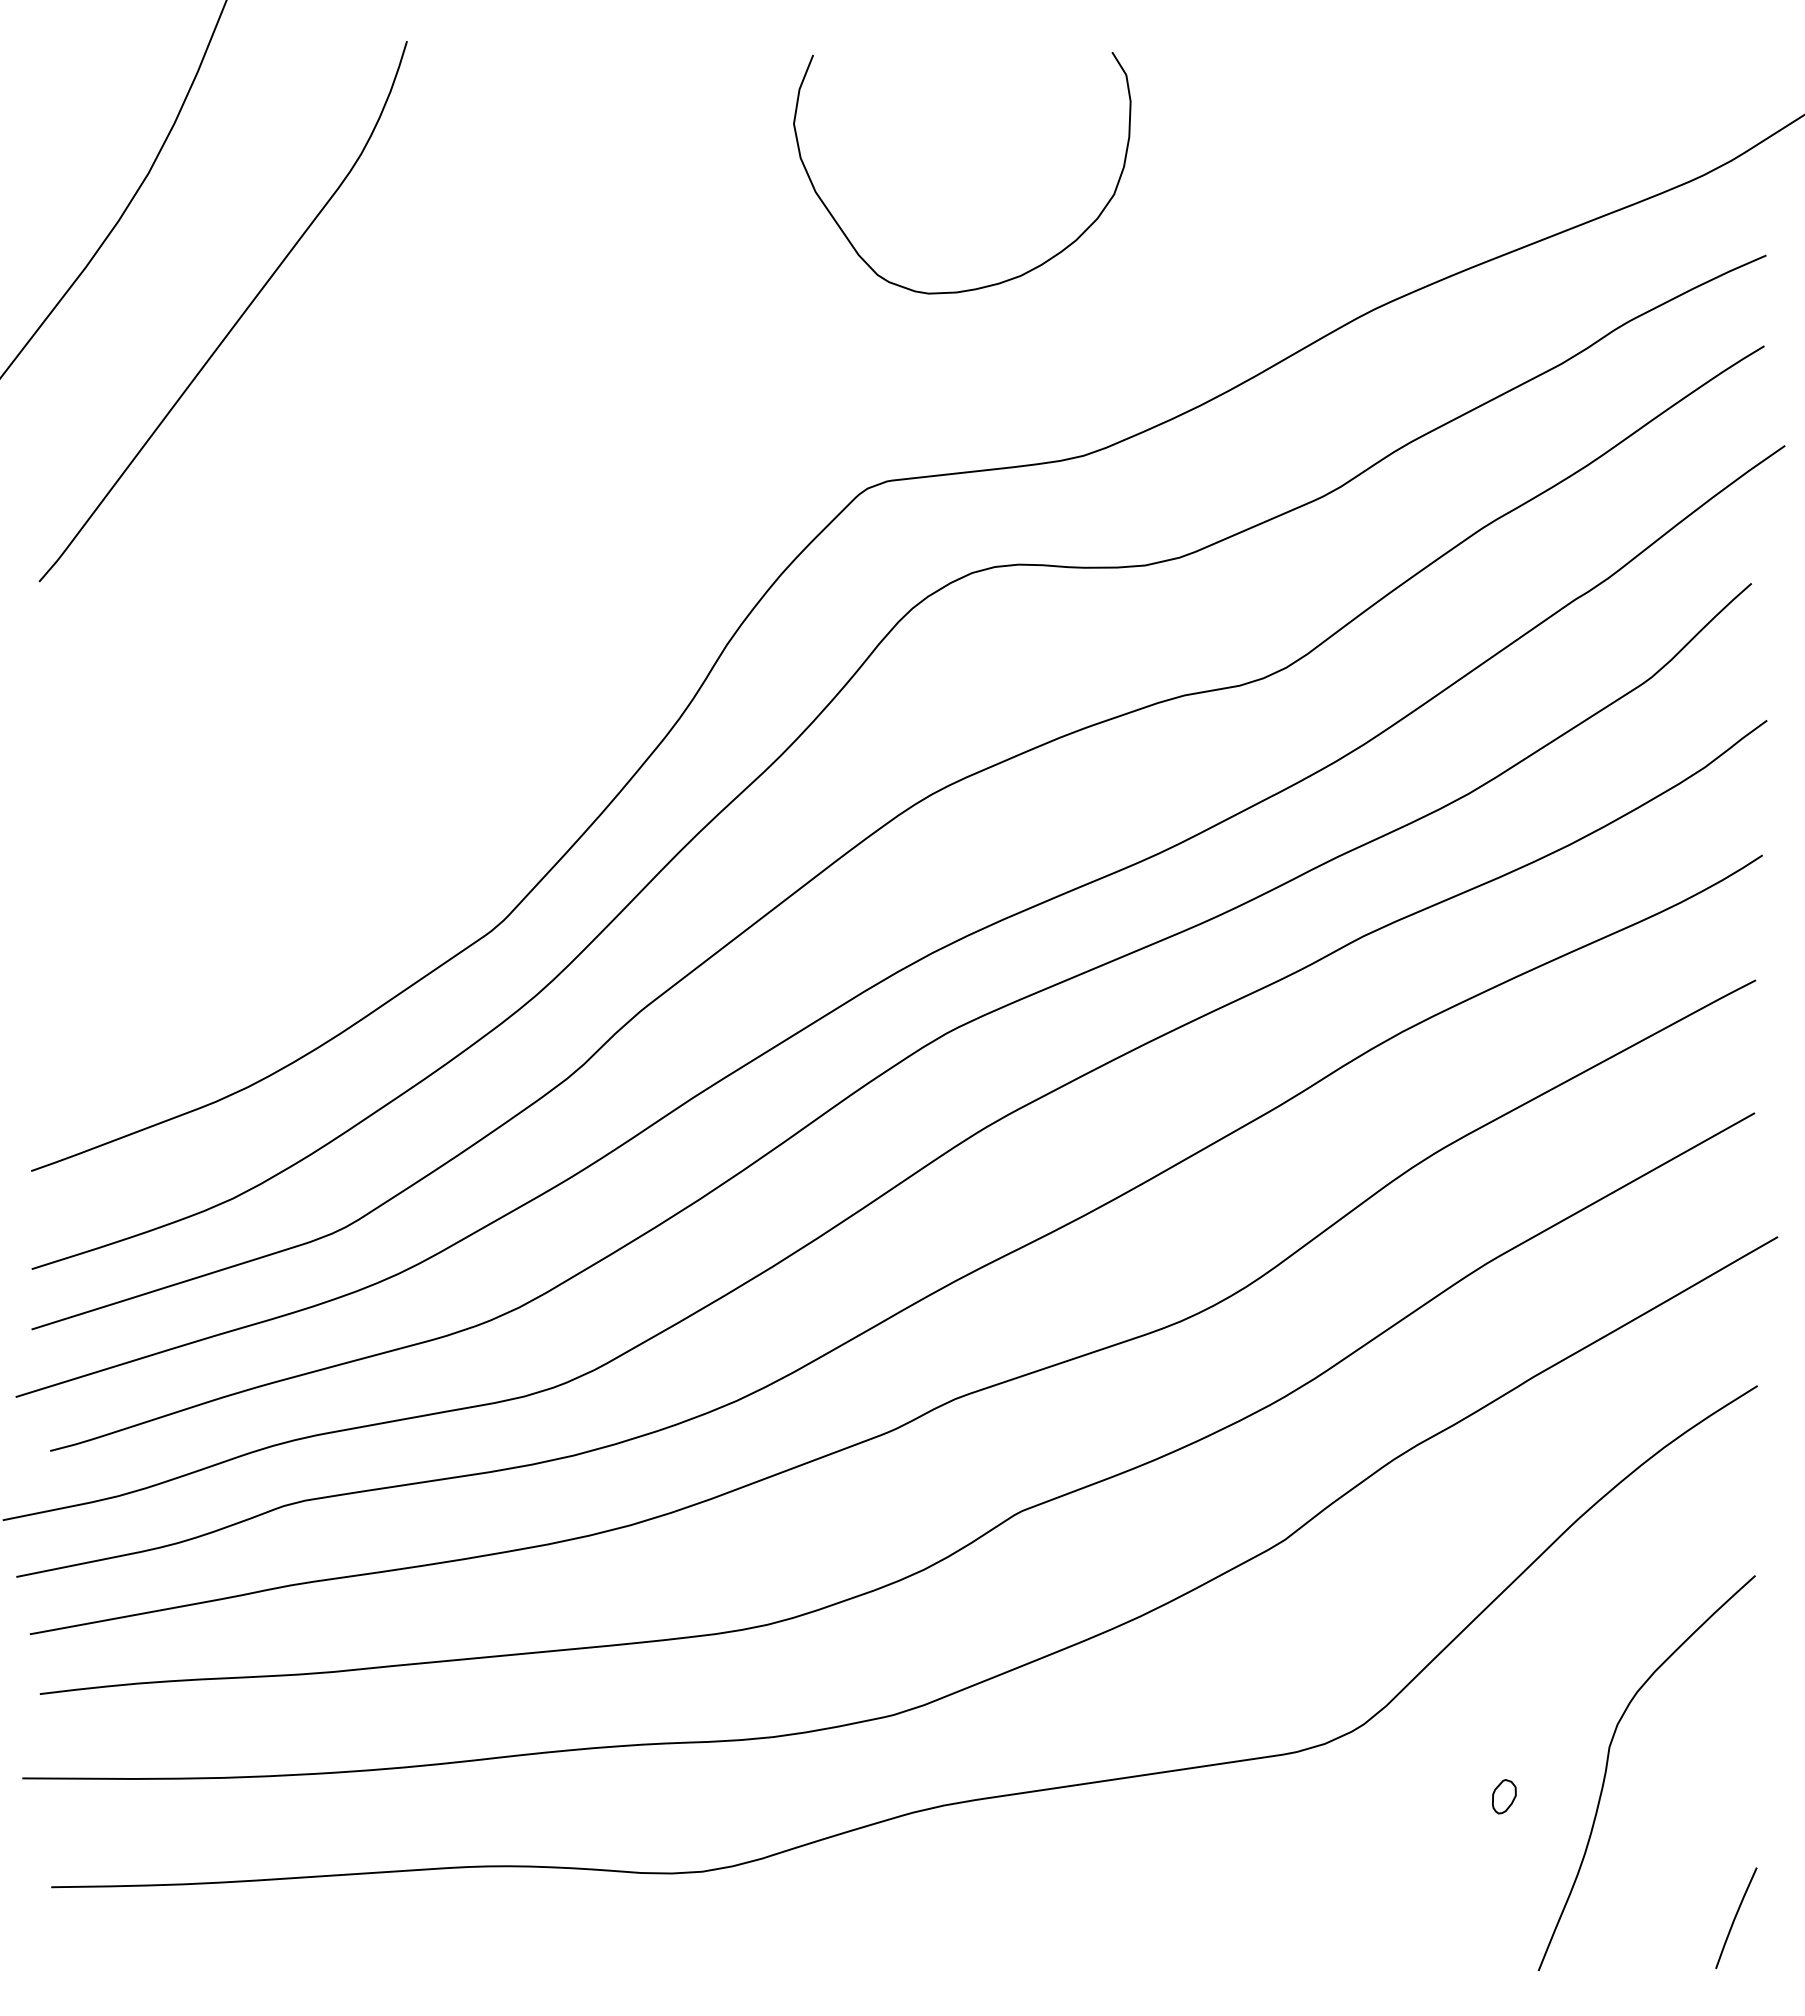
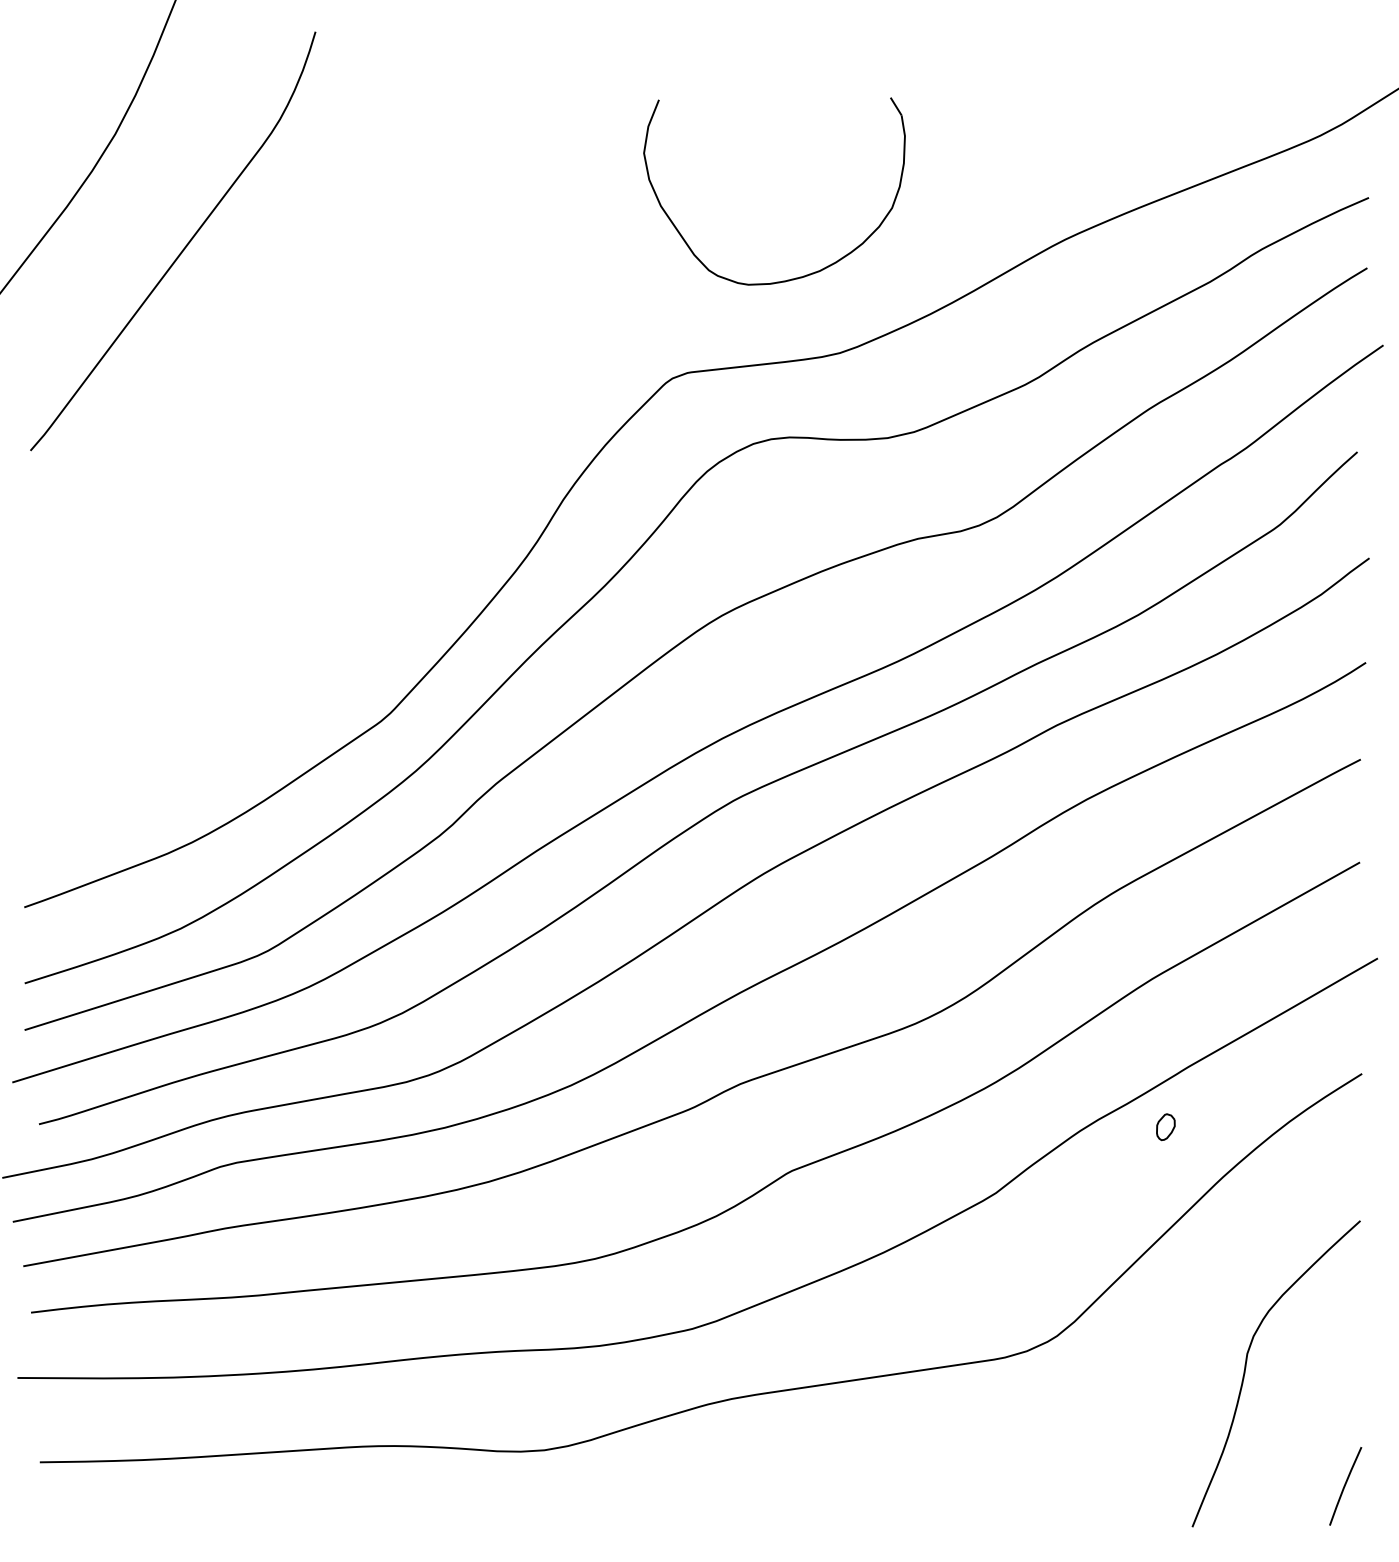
part: (990, 284) -> (796, 277), moved
part: (1504, 1796) -> (1165, 1126), moved

